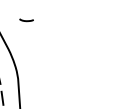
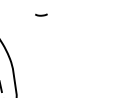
curve: (26, 19) -> (41, 14), moved

